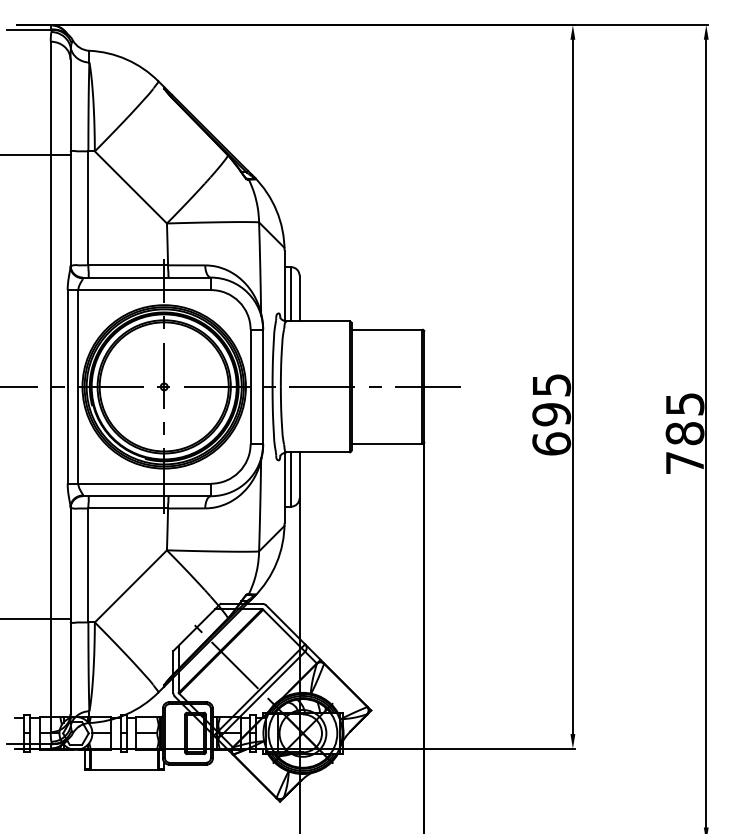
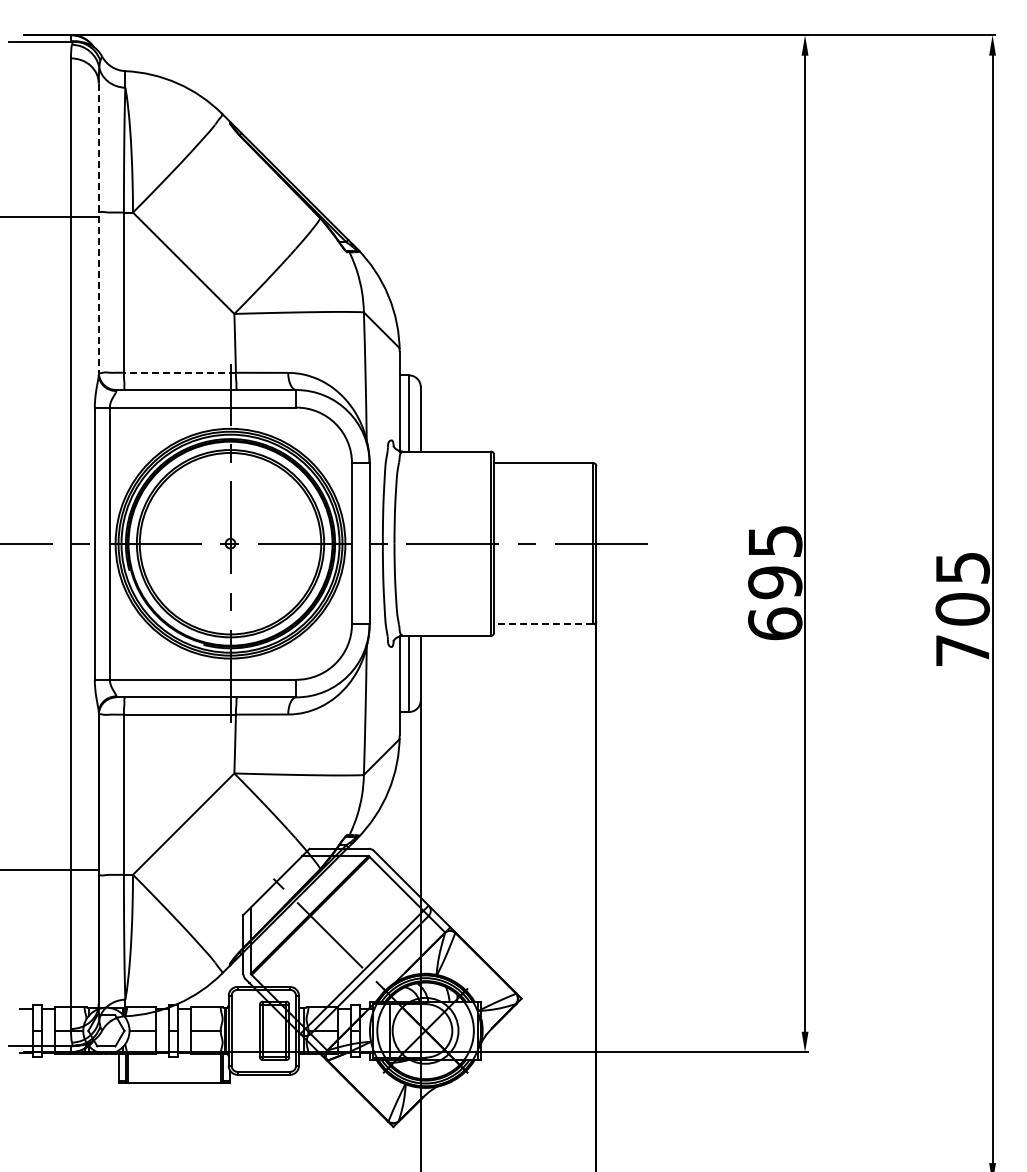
line: (70, 163) -> (98, 229), solid -> dashed
line: (127, 265) -> (179, 372), solid -> dashed
text: (684, 433) -> (962, 609), 785 -> 705
line: (386, 444) -> (543, 624), solid -> dashed

